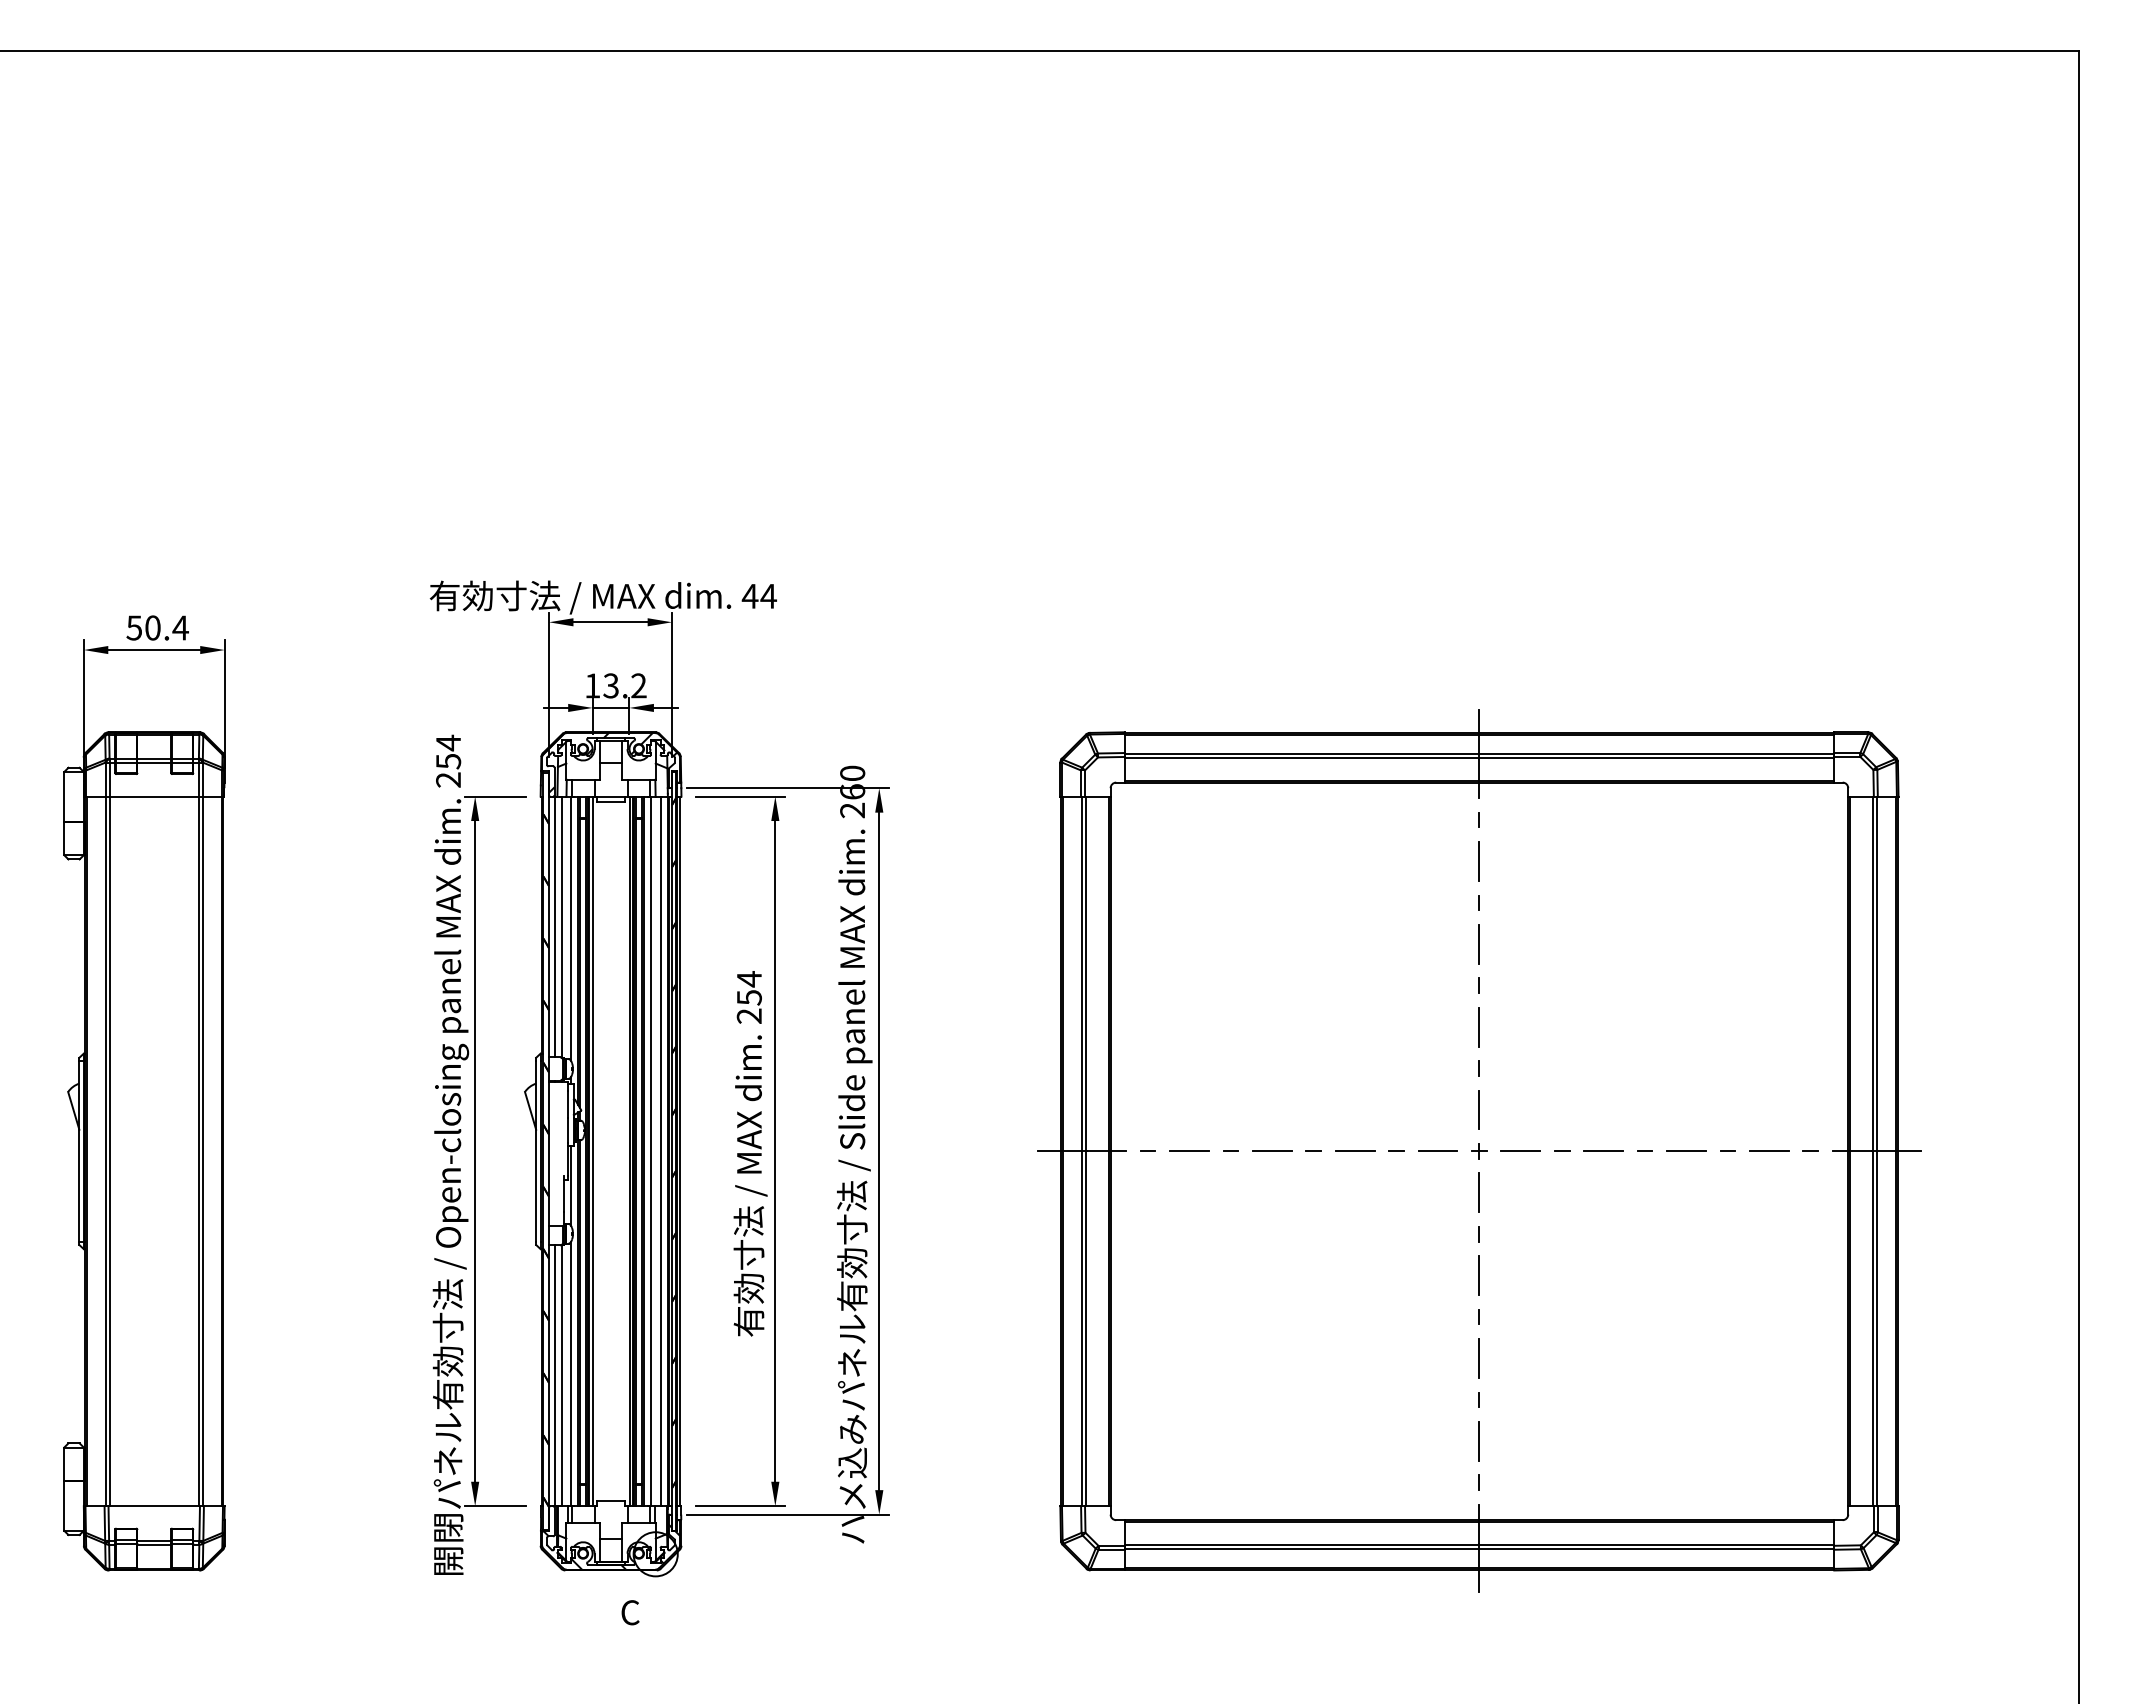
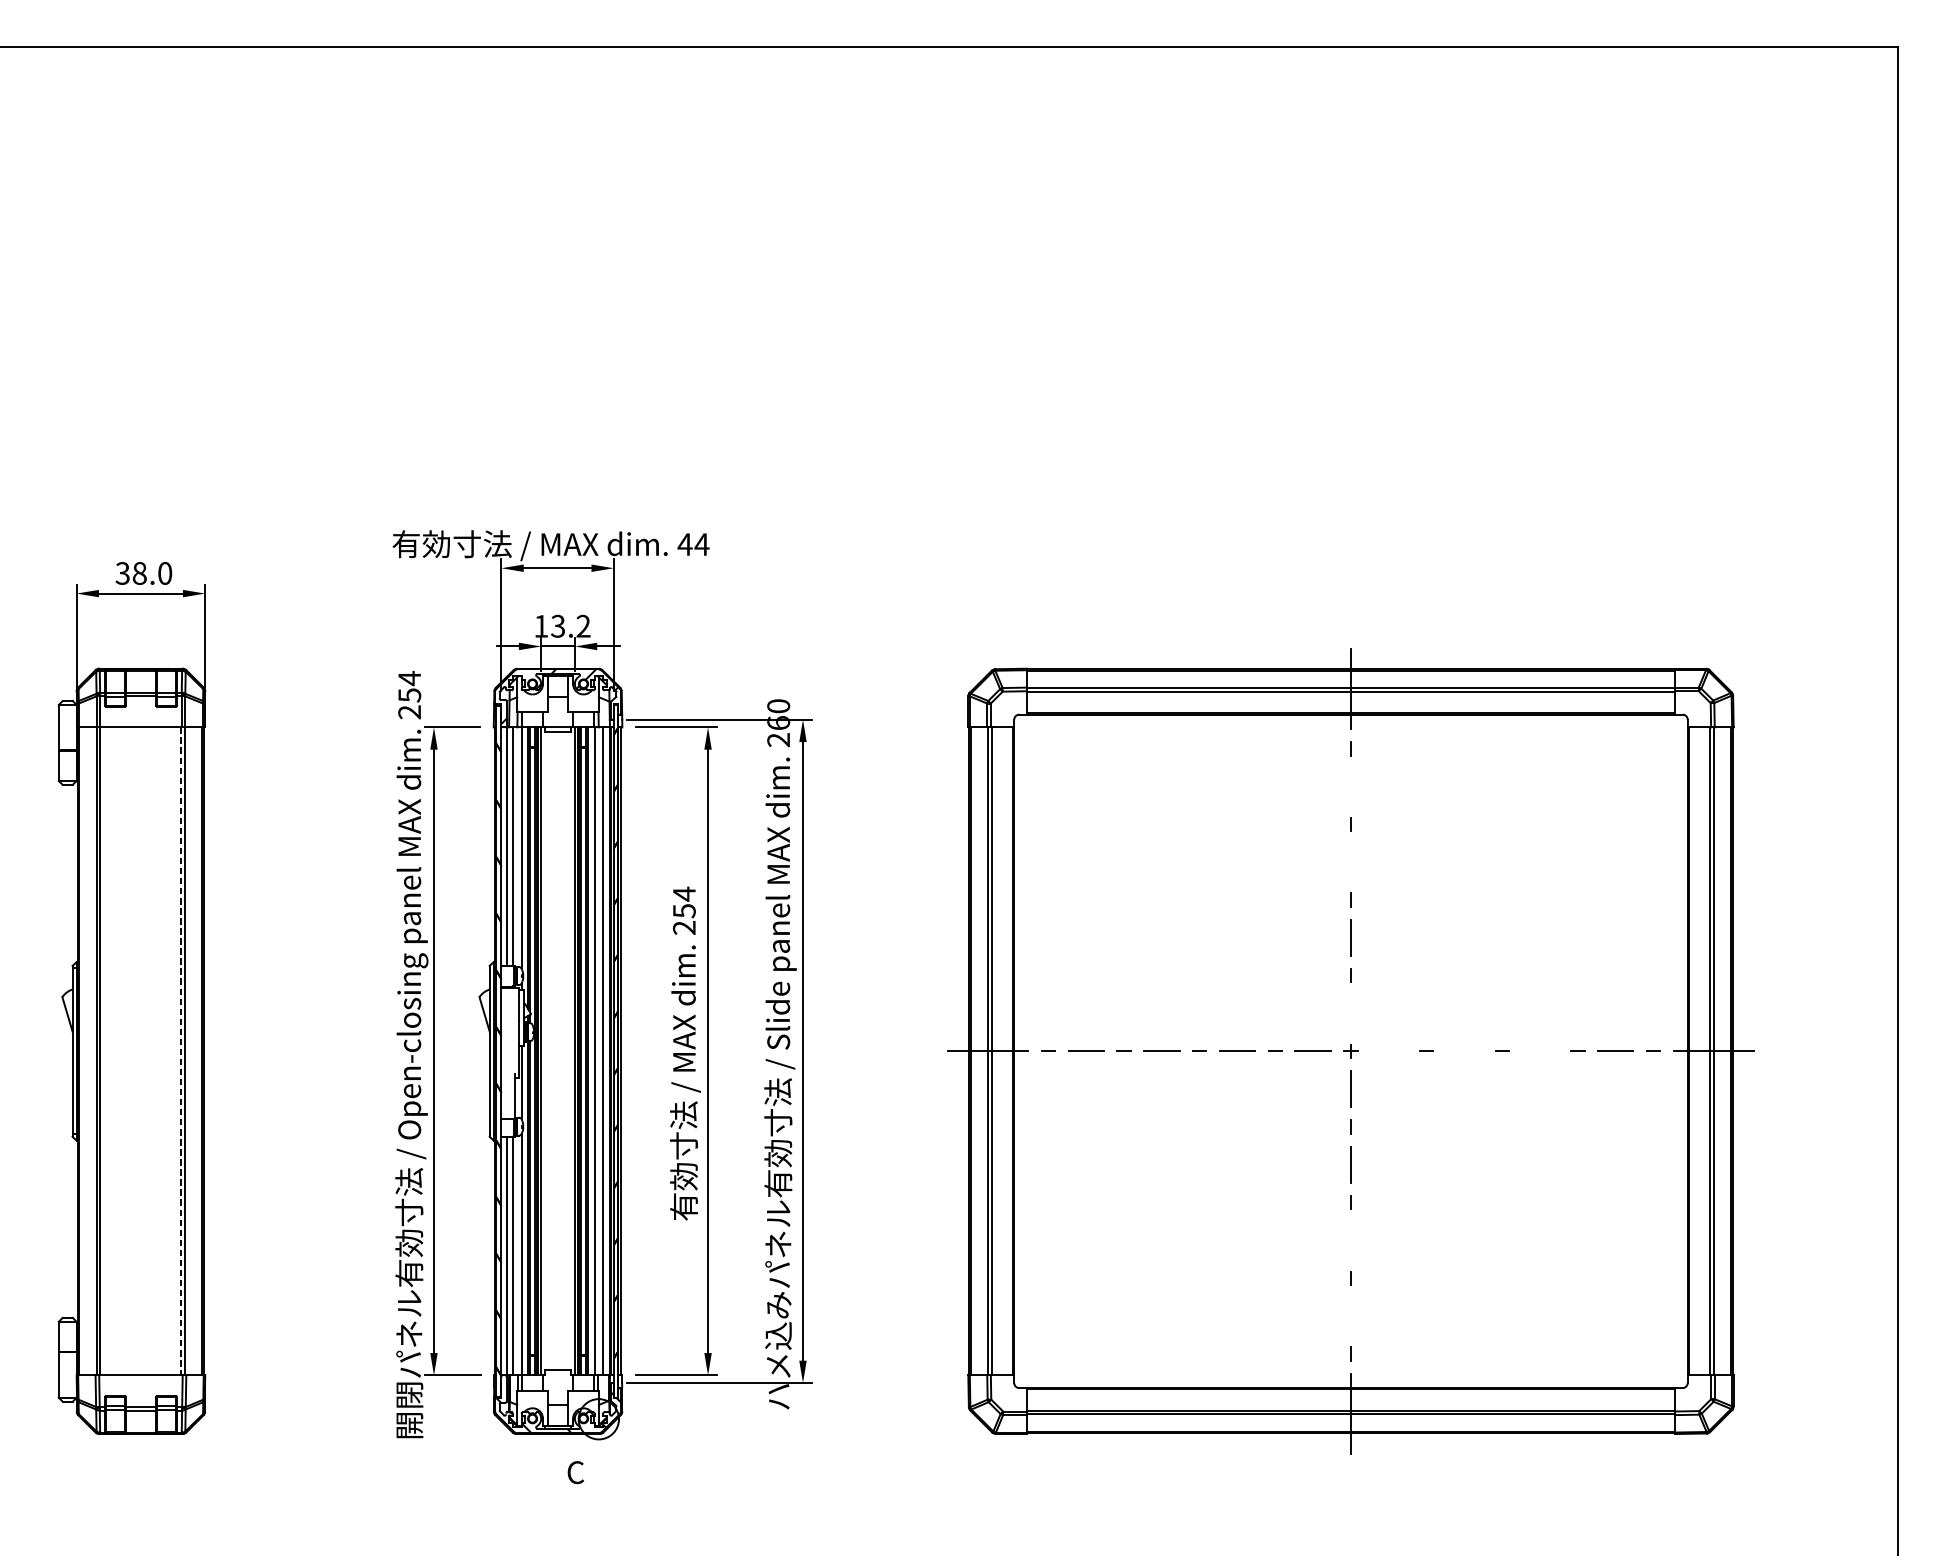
text: (157, 627) -> (143, 573), 50.4 -> 38.0
line: (1479, 861) -> (1351, 786), removed
line: (1479, 943) -> (1351, 861), removed
line: (1478, 1109) -> (1350, 1013), removed
line: (1686, 1150) -> (1540, 1050), removed
line: (198, 1151) -> (181, 1051), solid -> dashed
line: (1520, 1151) -> (1388, 1051), removed
line: (1603, 1151) -> (1464, 1051), removed
line: (1479, 1358) -> (1351, 1240), removed
line: (1478, 1441) -> (1350, 1316), removed

